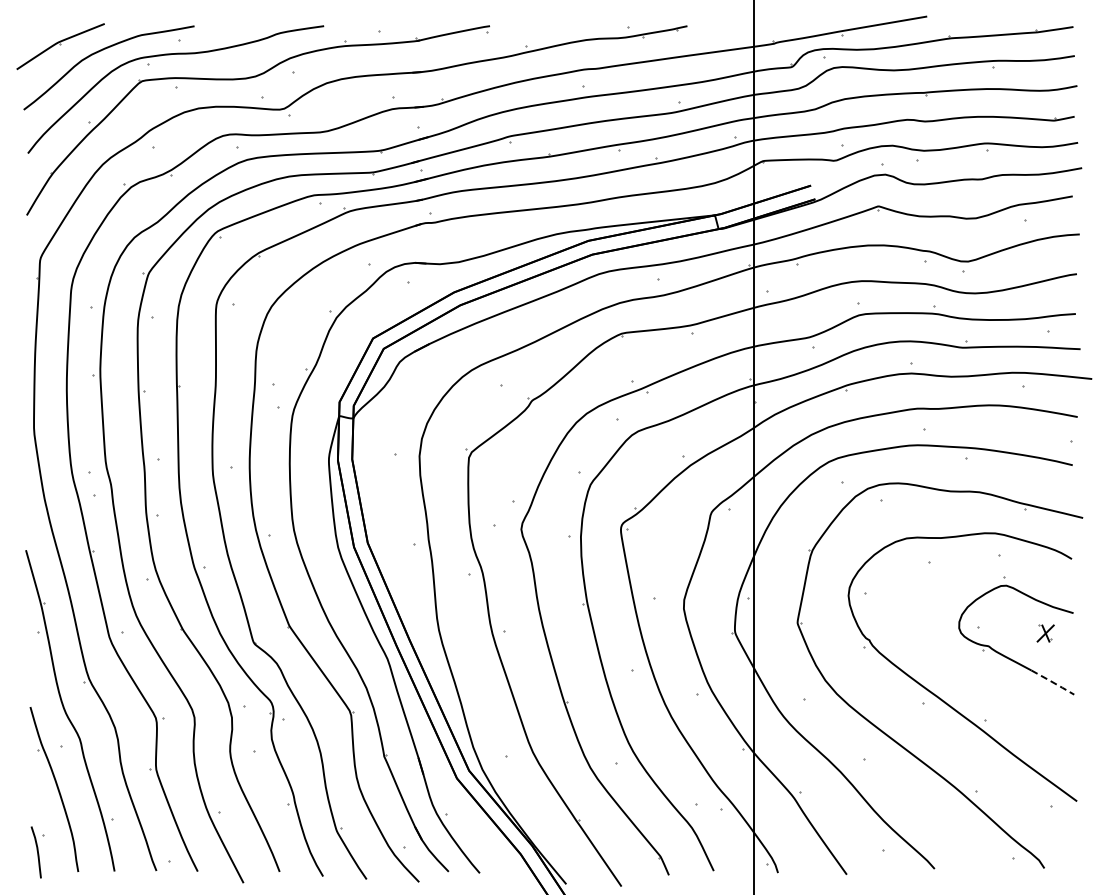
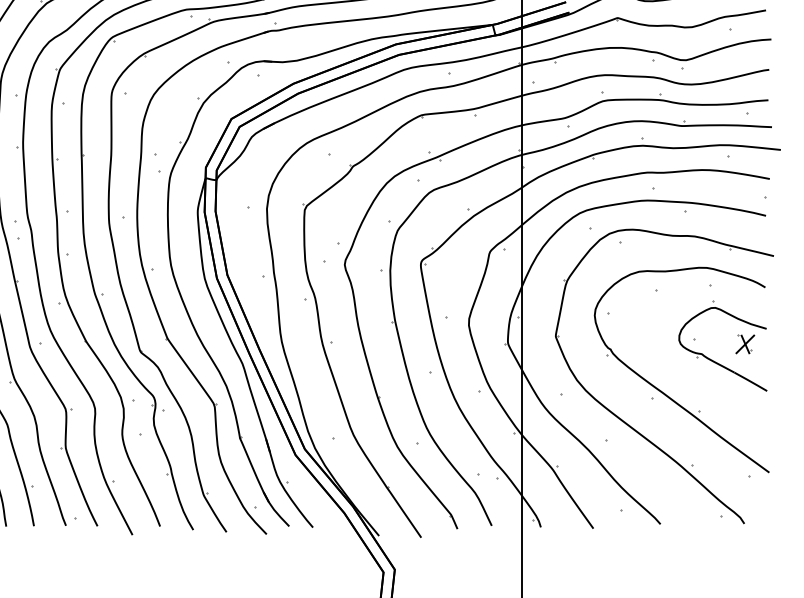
part: (1045, 633) -> (745, 344), size x1.43
line: (1053, 682) -> (751, 381), dashed -> solid

